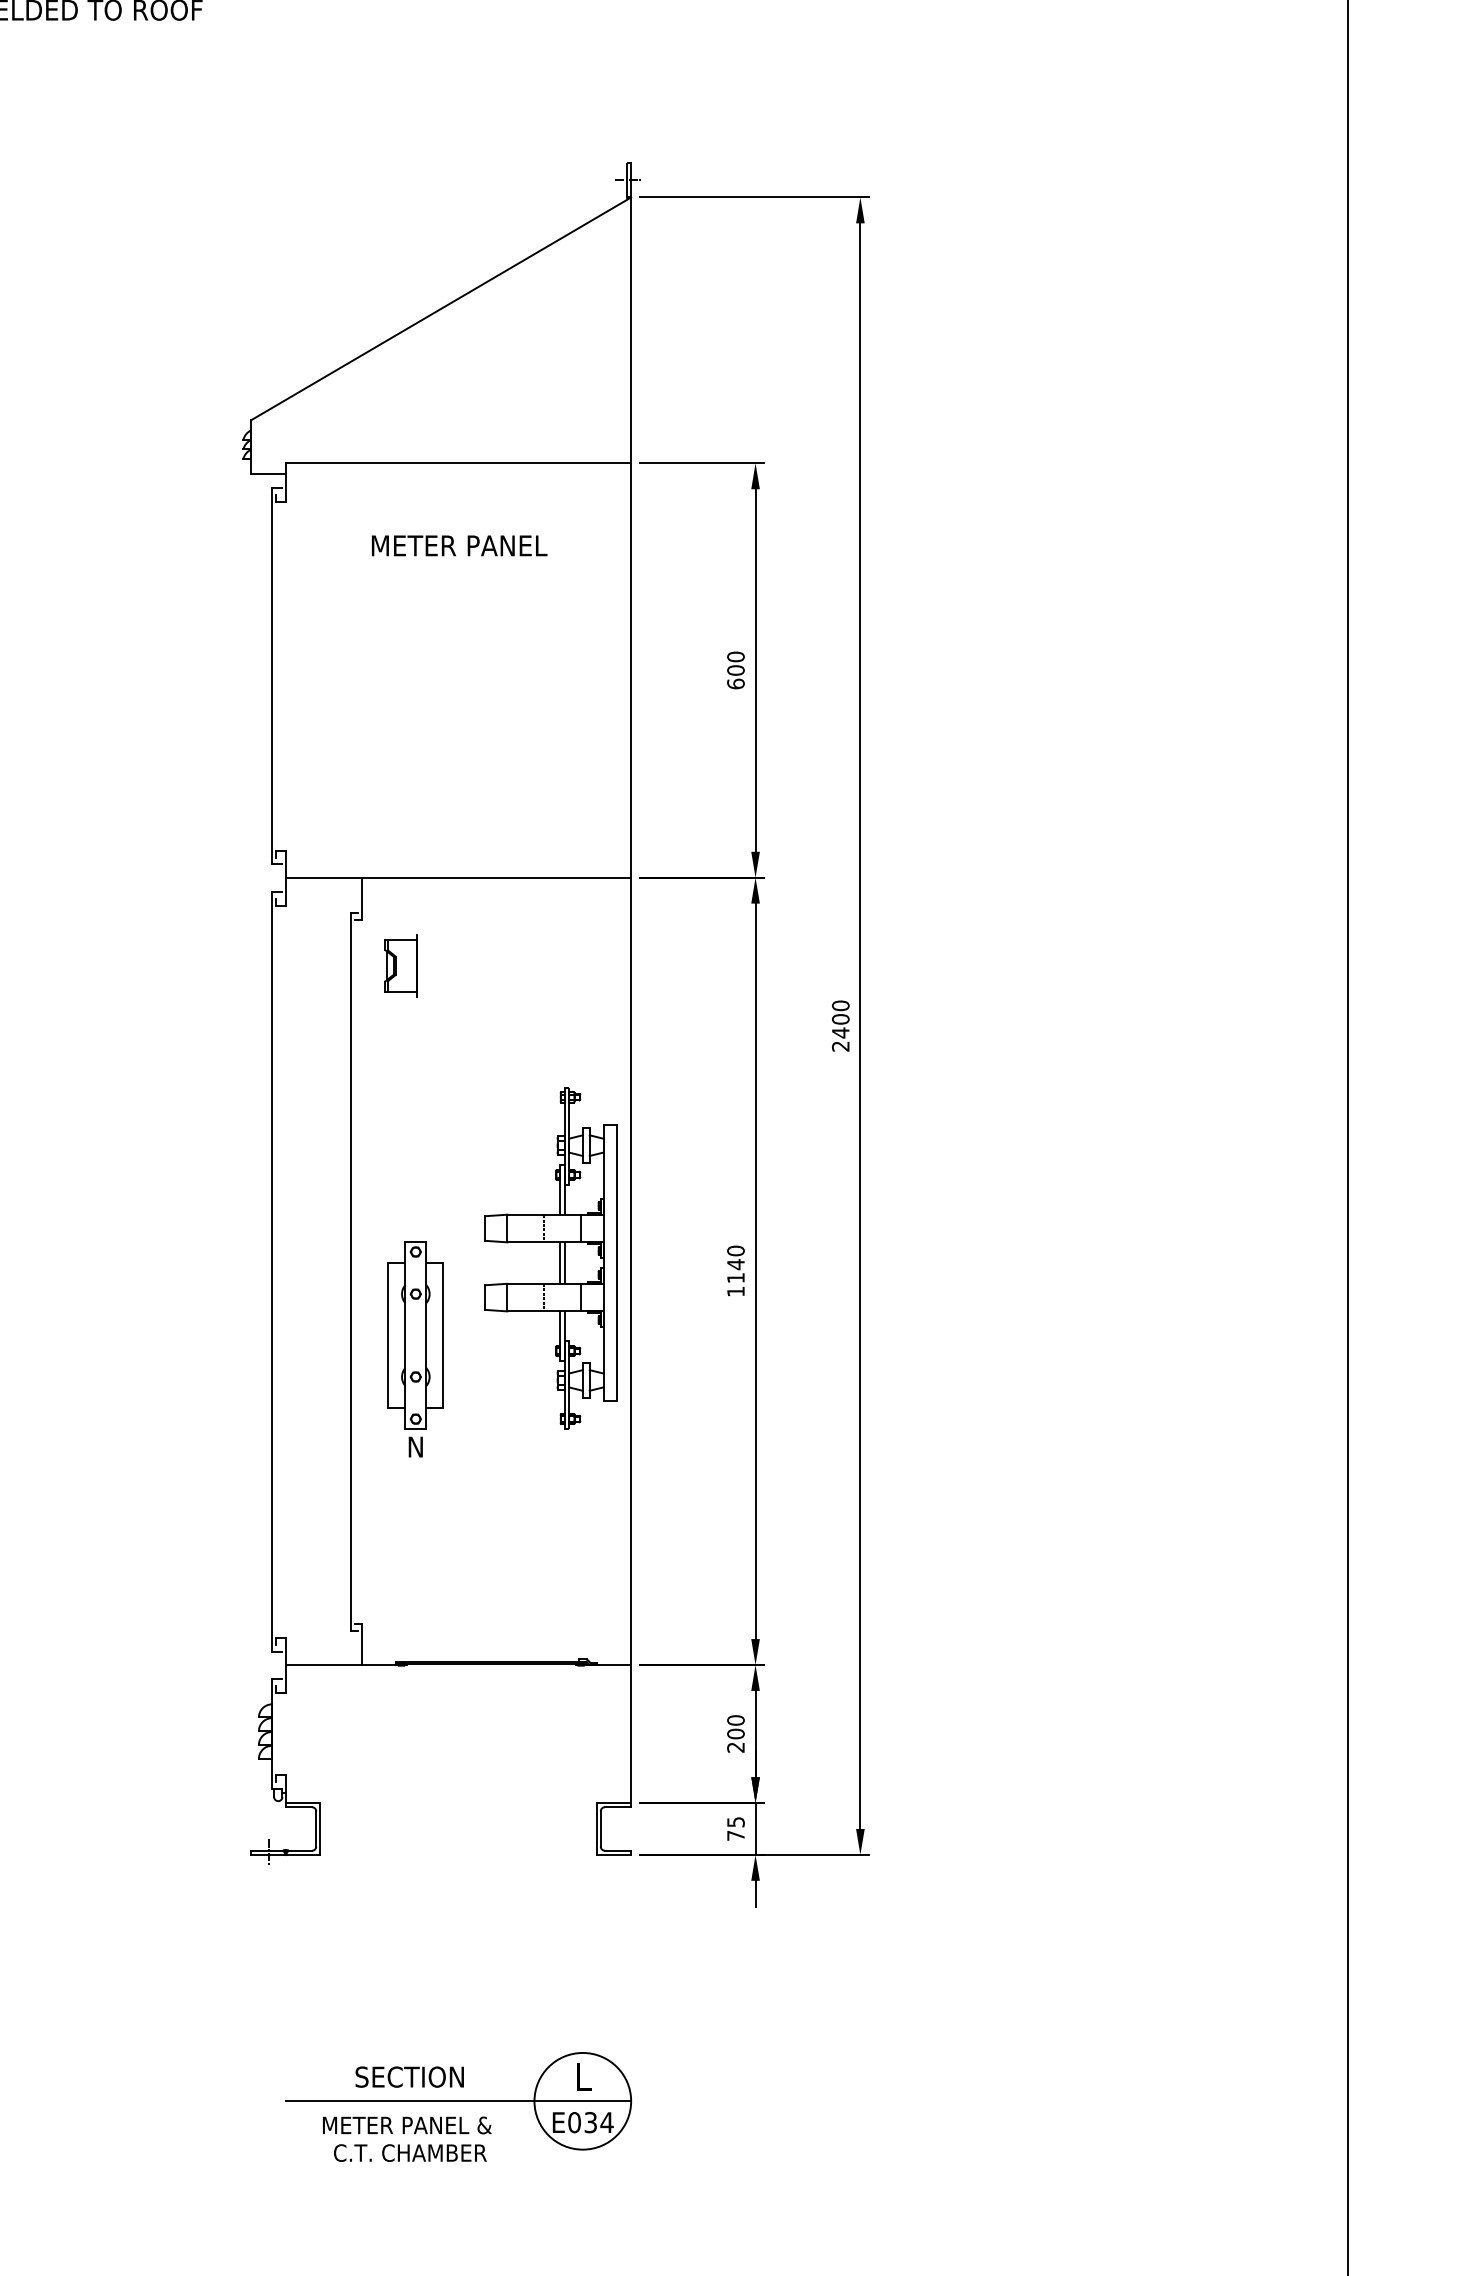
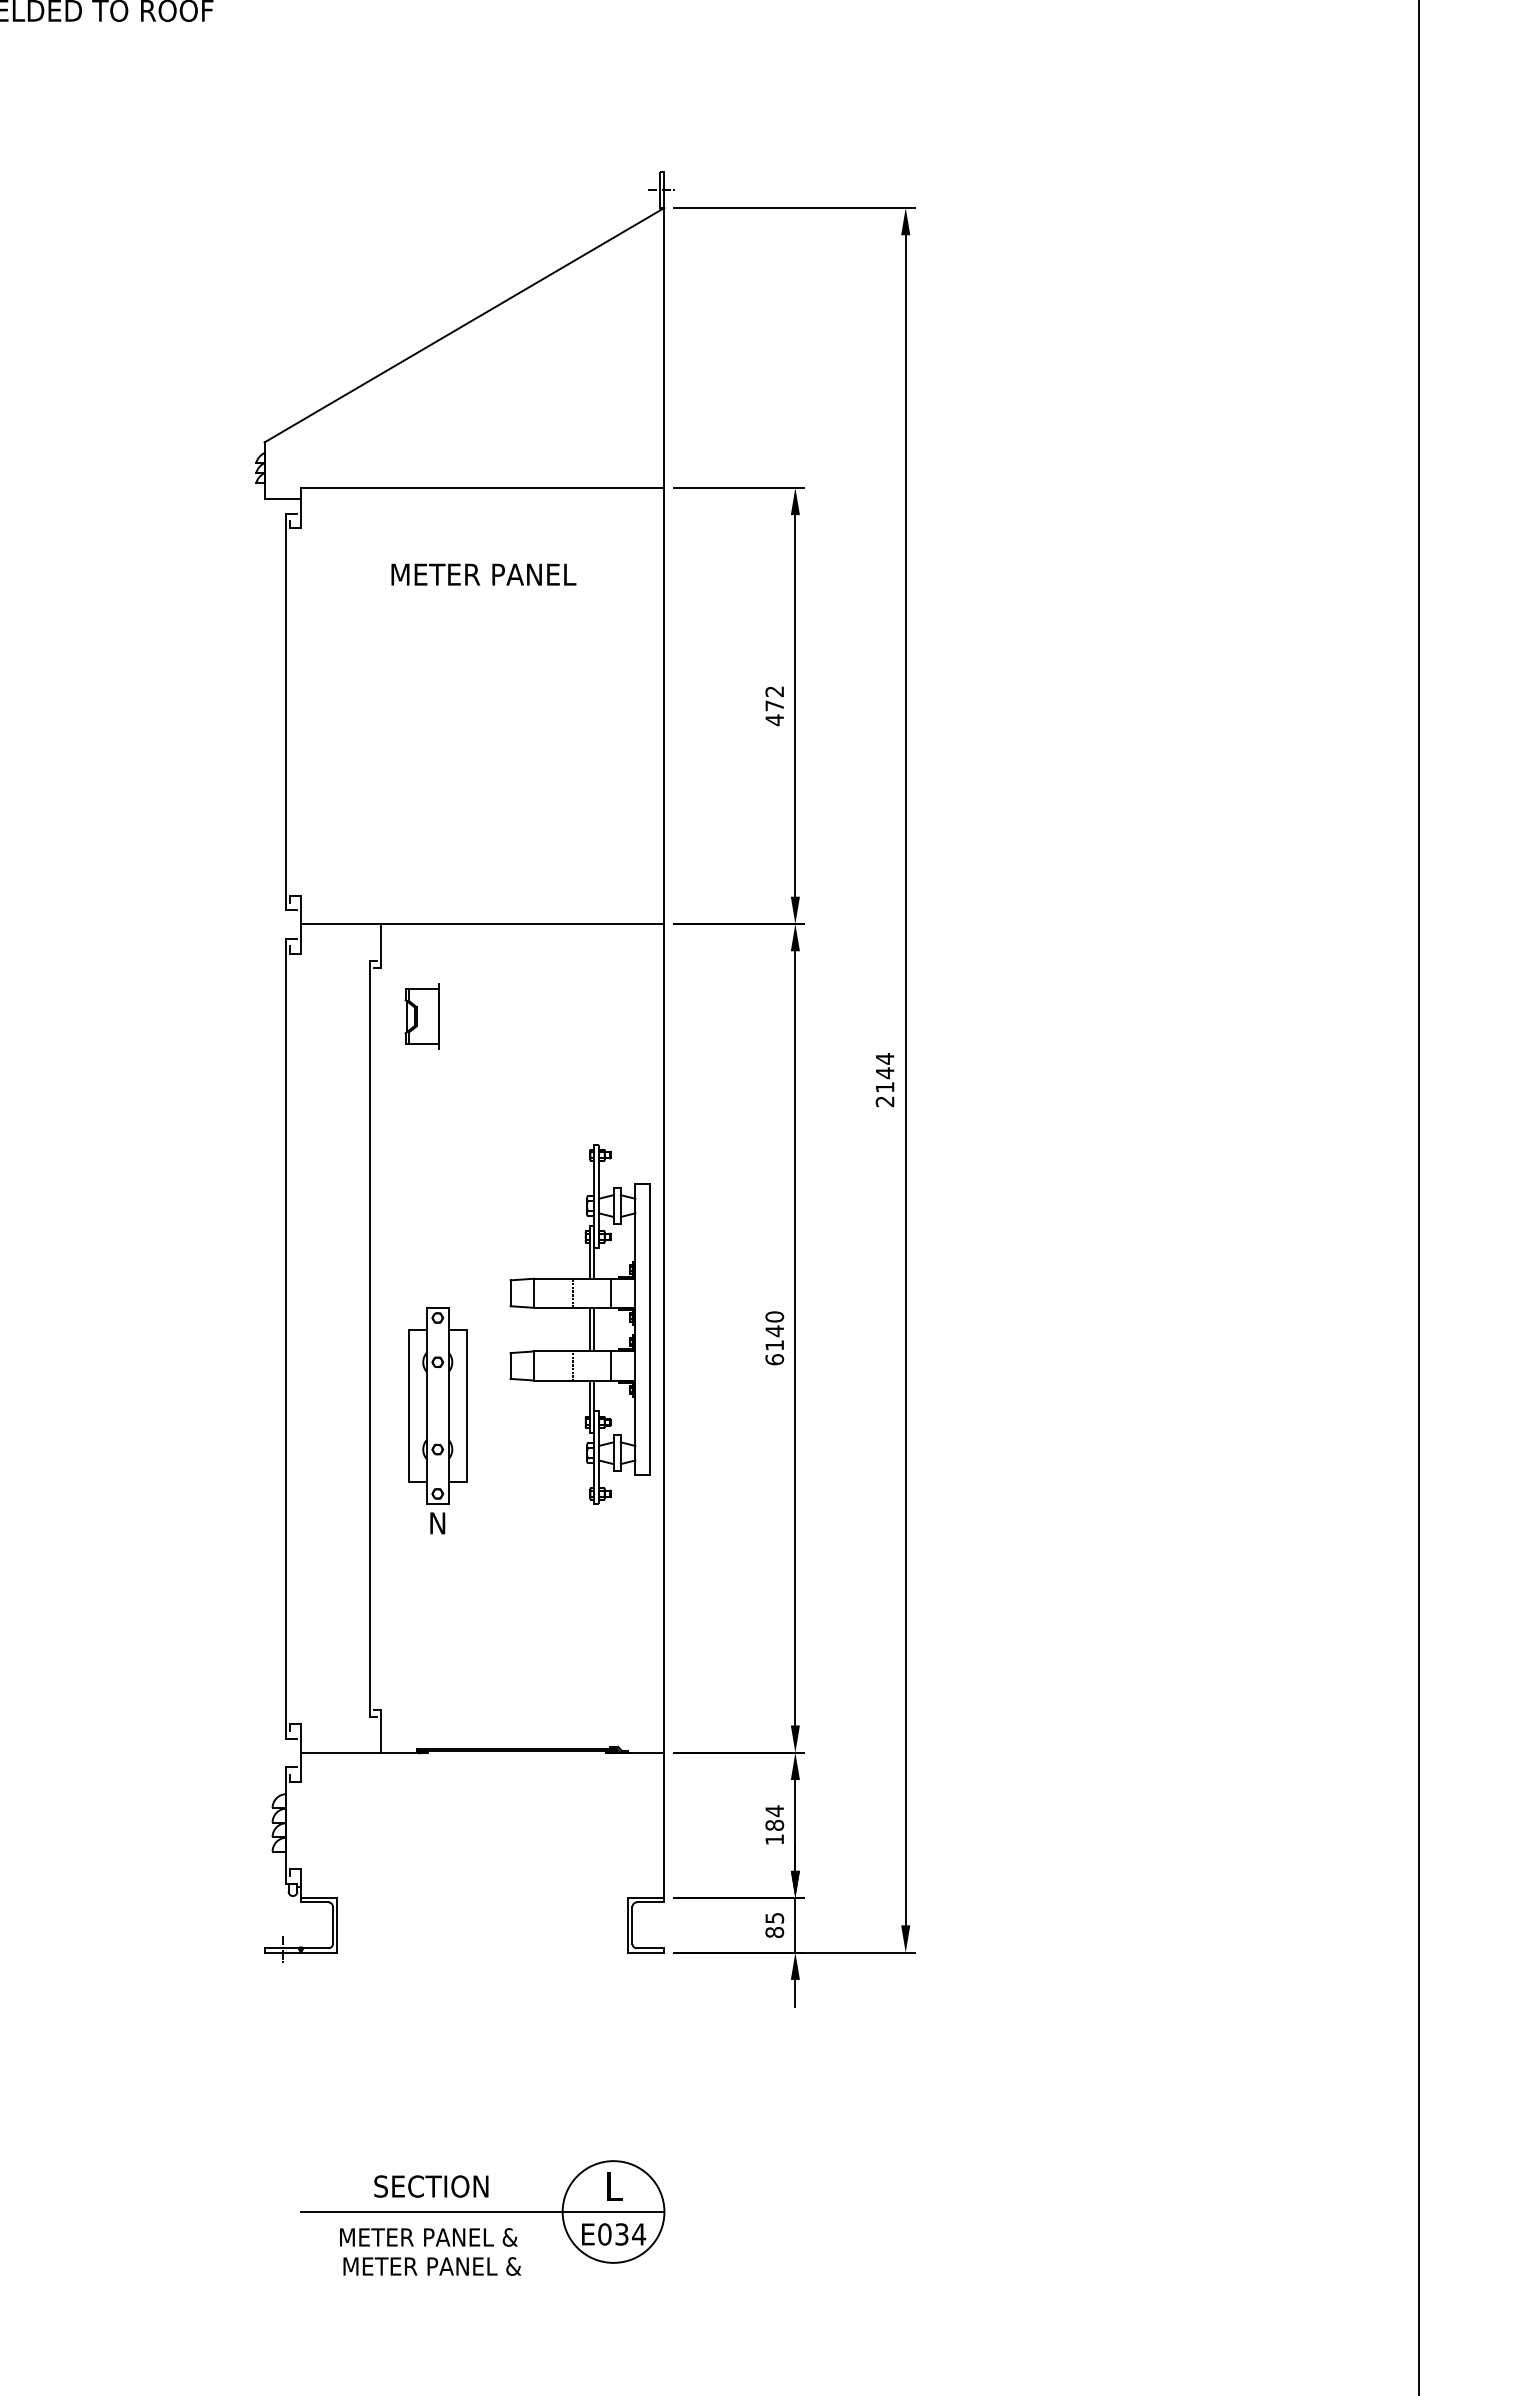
text: (735, 671) -> (774, 706), 600 -> 472
text: (840, 1019) -> (884, 1073), 2400 -> 2144
text: (735, 1291) -> (774, 1359), 1140 -> 6140
text: (735, 1734) -> (774, 1825), 200 -> 184
text: (735, 1835) -> (774, 1932), 75 -> 85
text: (410, 2153) -> (432, 2266), C.T. CHAMBER -> METER PANEL &

